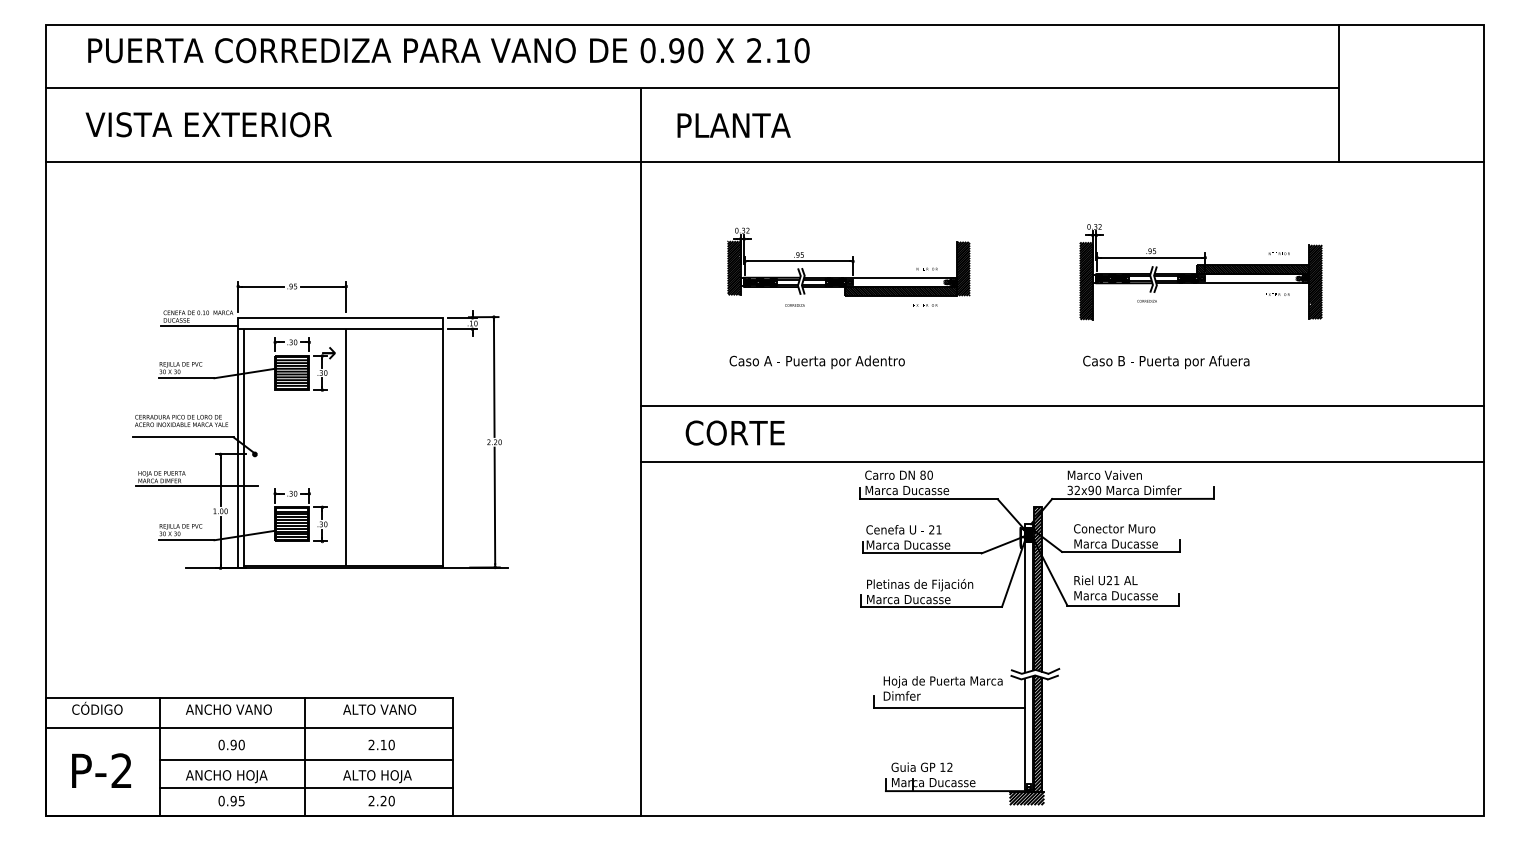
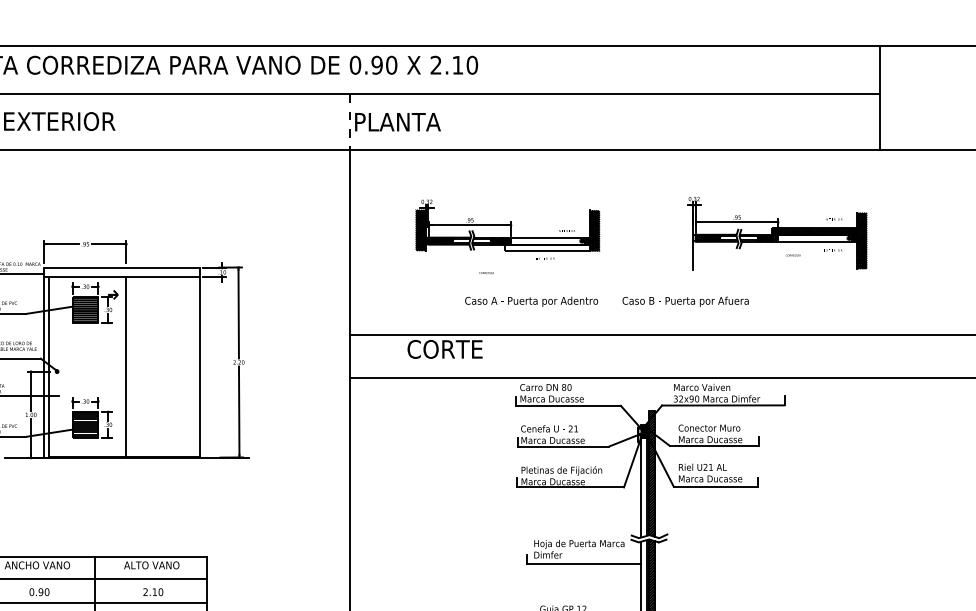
line: (640, 125) -> (349, 122), solid -> dashed
text: (733, 125) -> (397, 122), moved
hatch: (1085, 280) -> (687, 239), removed
hatch: (900, 291) -> (546, 248), removed
text: (1146, 301) -> (792, 255), moved
text: (794, 305) -> (486, 273), moved
text: (925, 305) -> (545, 258), moved
text: (816, 361) -> (531, 301), moved
text: (1166, 362) -> (685, 301), moved
text: (734, 432) -> (444, 348), moved

